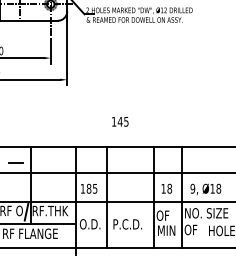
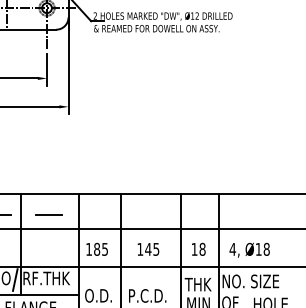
text: (120, 121) -> (148, 249), moved
line: (52, 162) -> (49, 215), added
text: (192, 188) -> (232, 249), 9, -> 4,
text: (166, 215) -> (198, 284), OF -> THK

